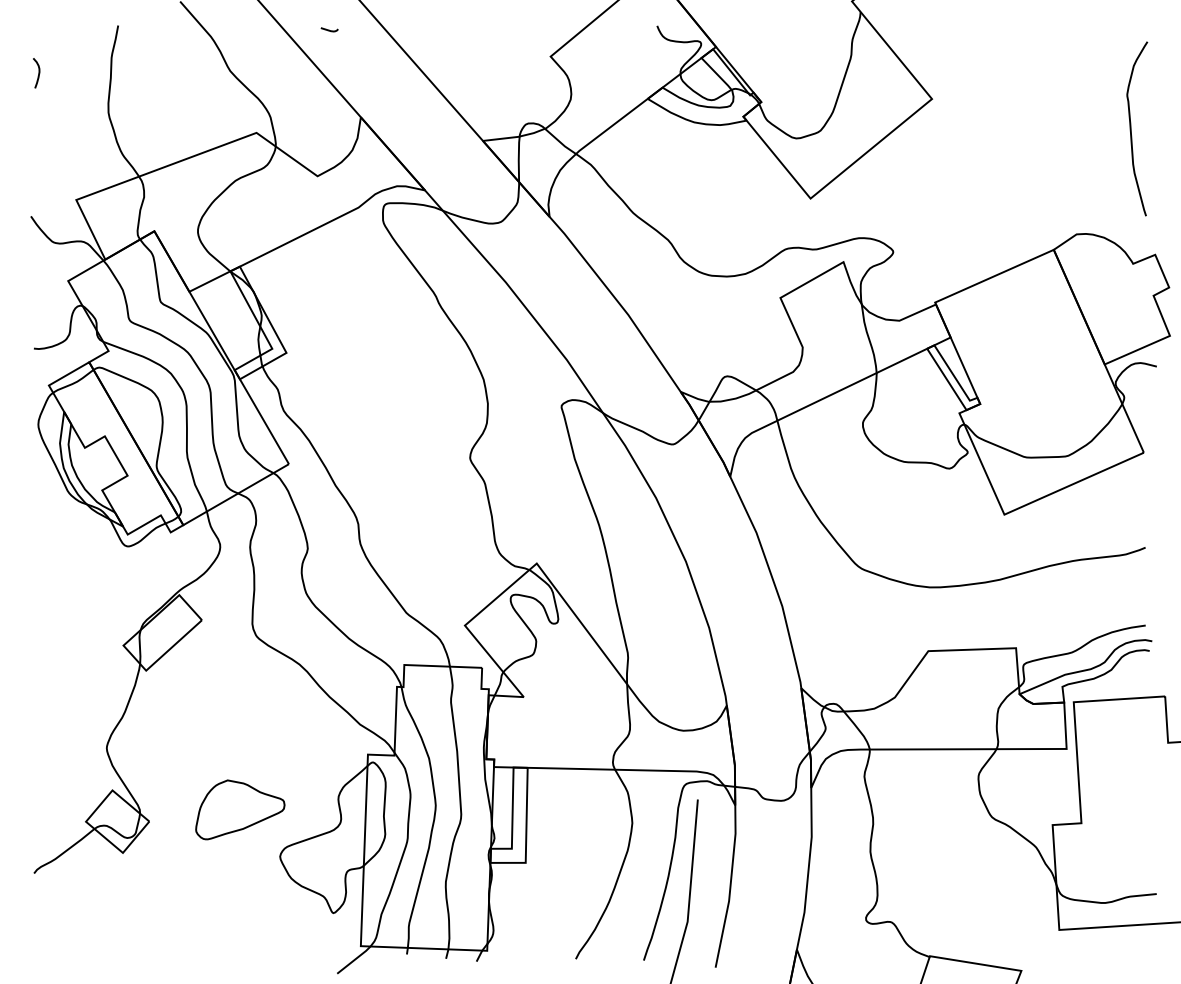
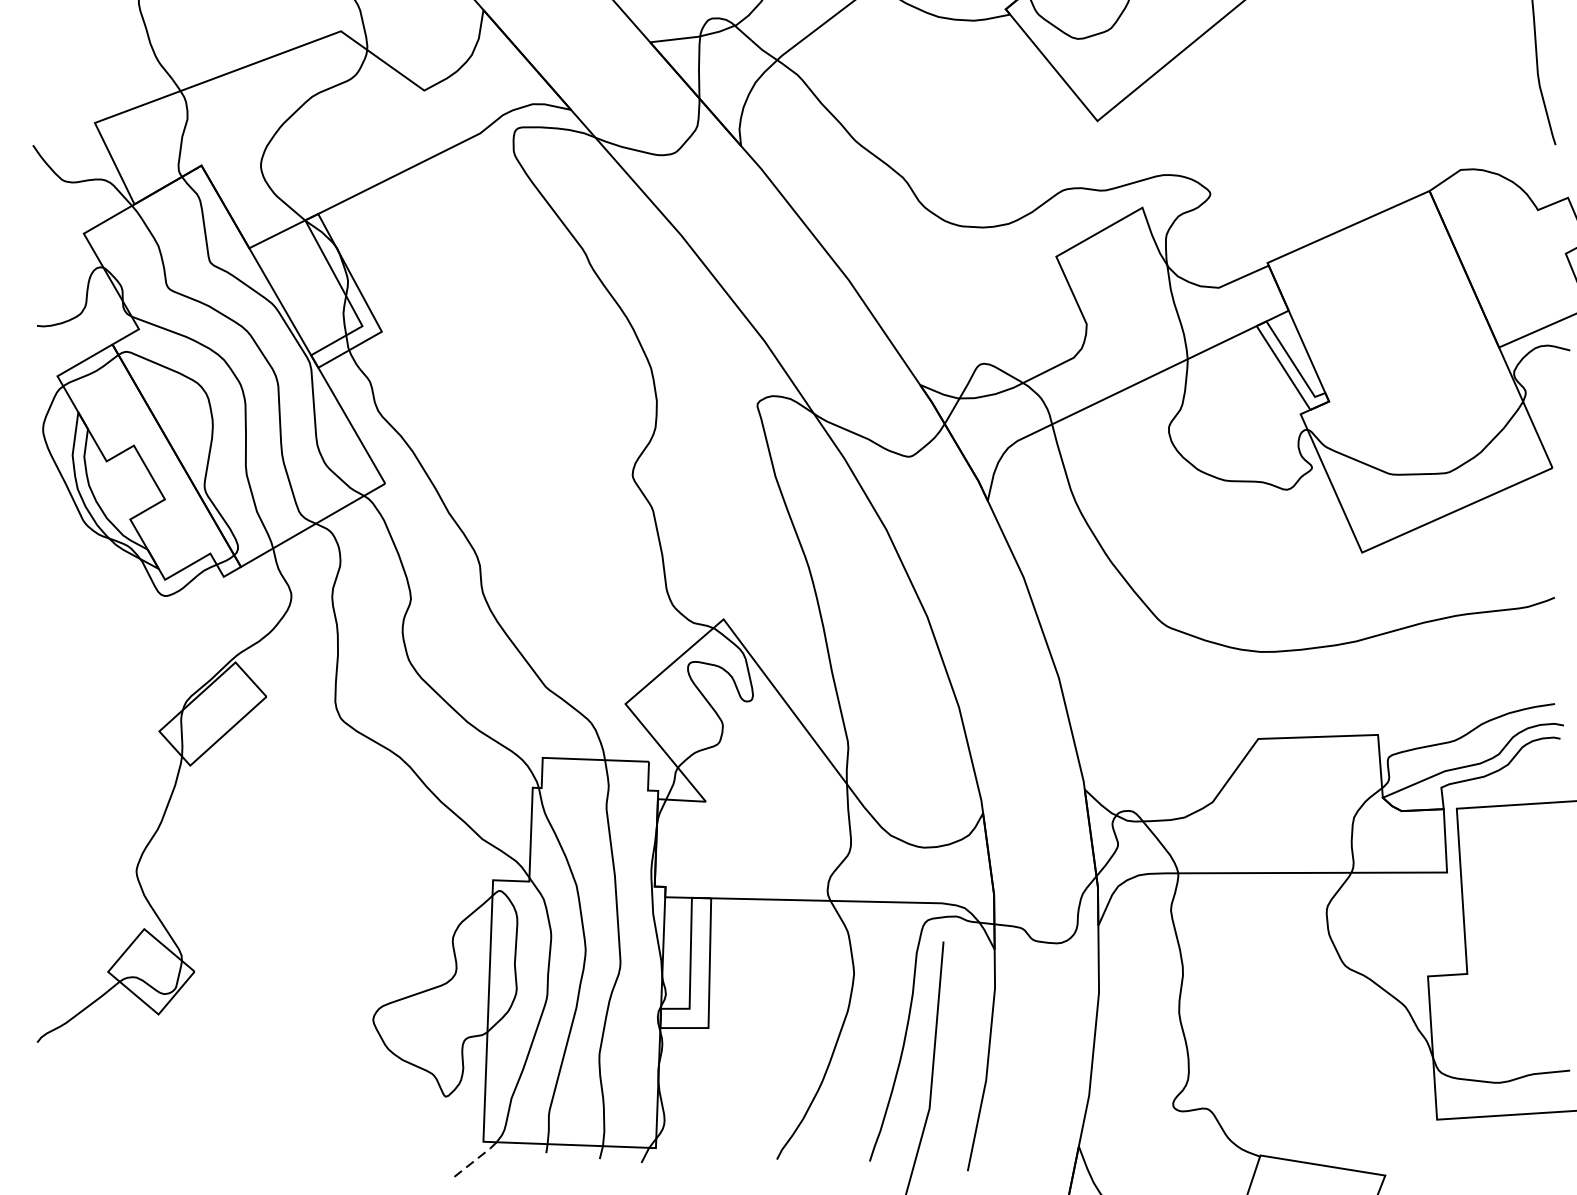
part: (240, 809) -> (319, 955), removed
line: (354, 960) -> (474, 1161), solid -> dashed

